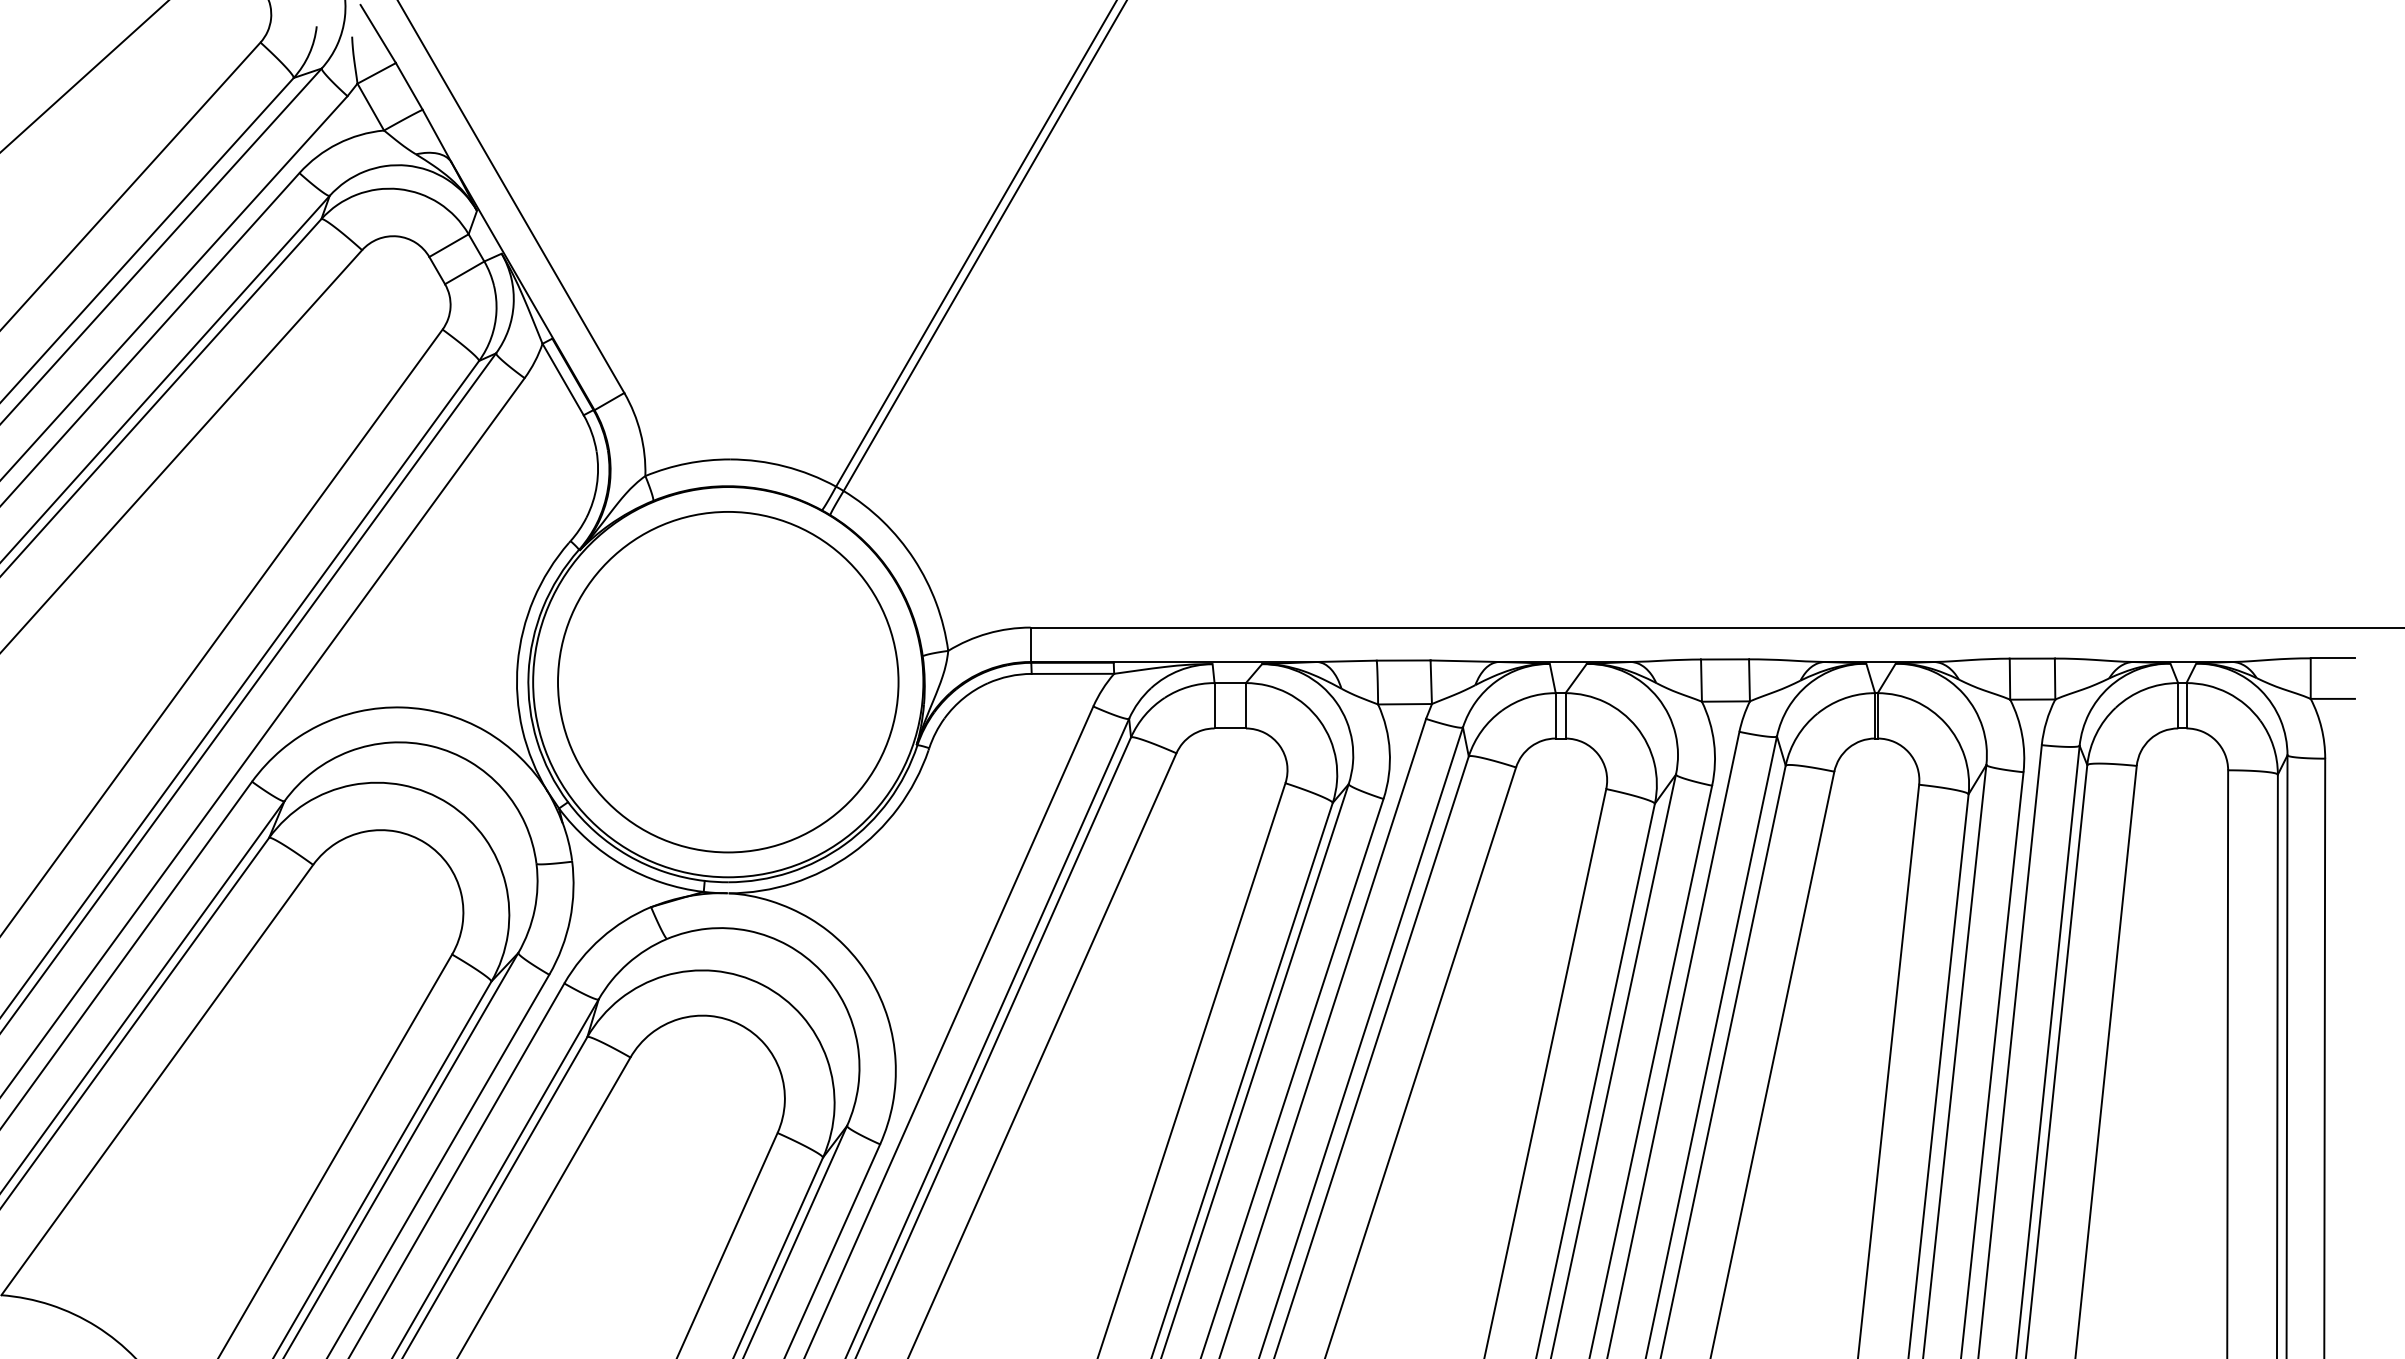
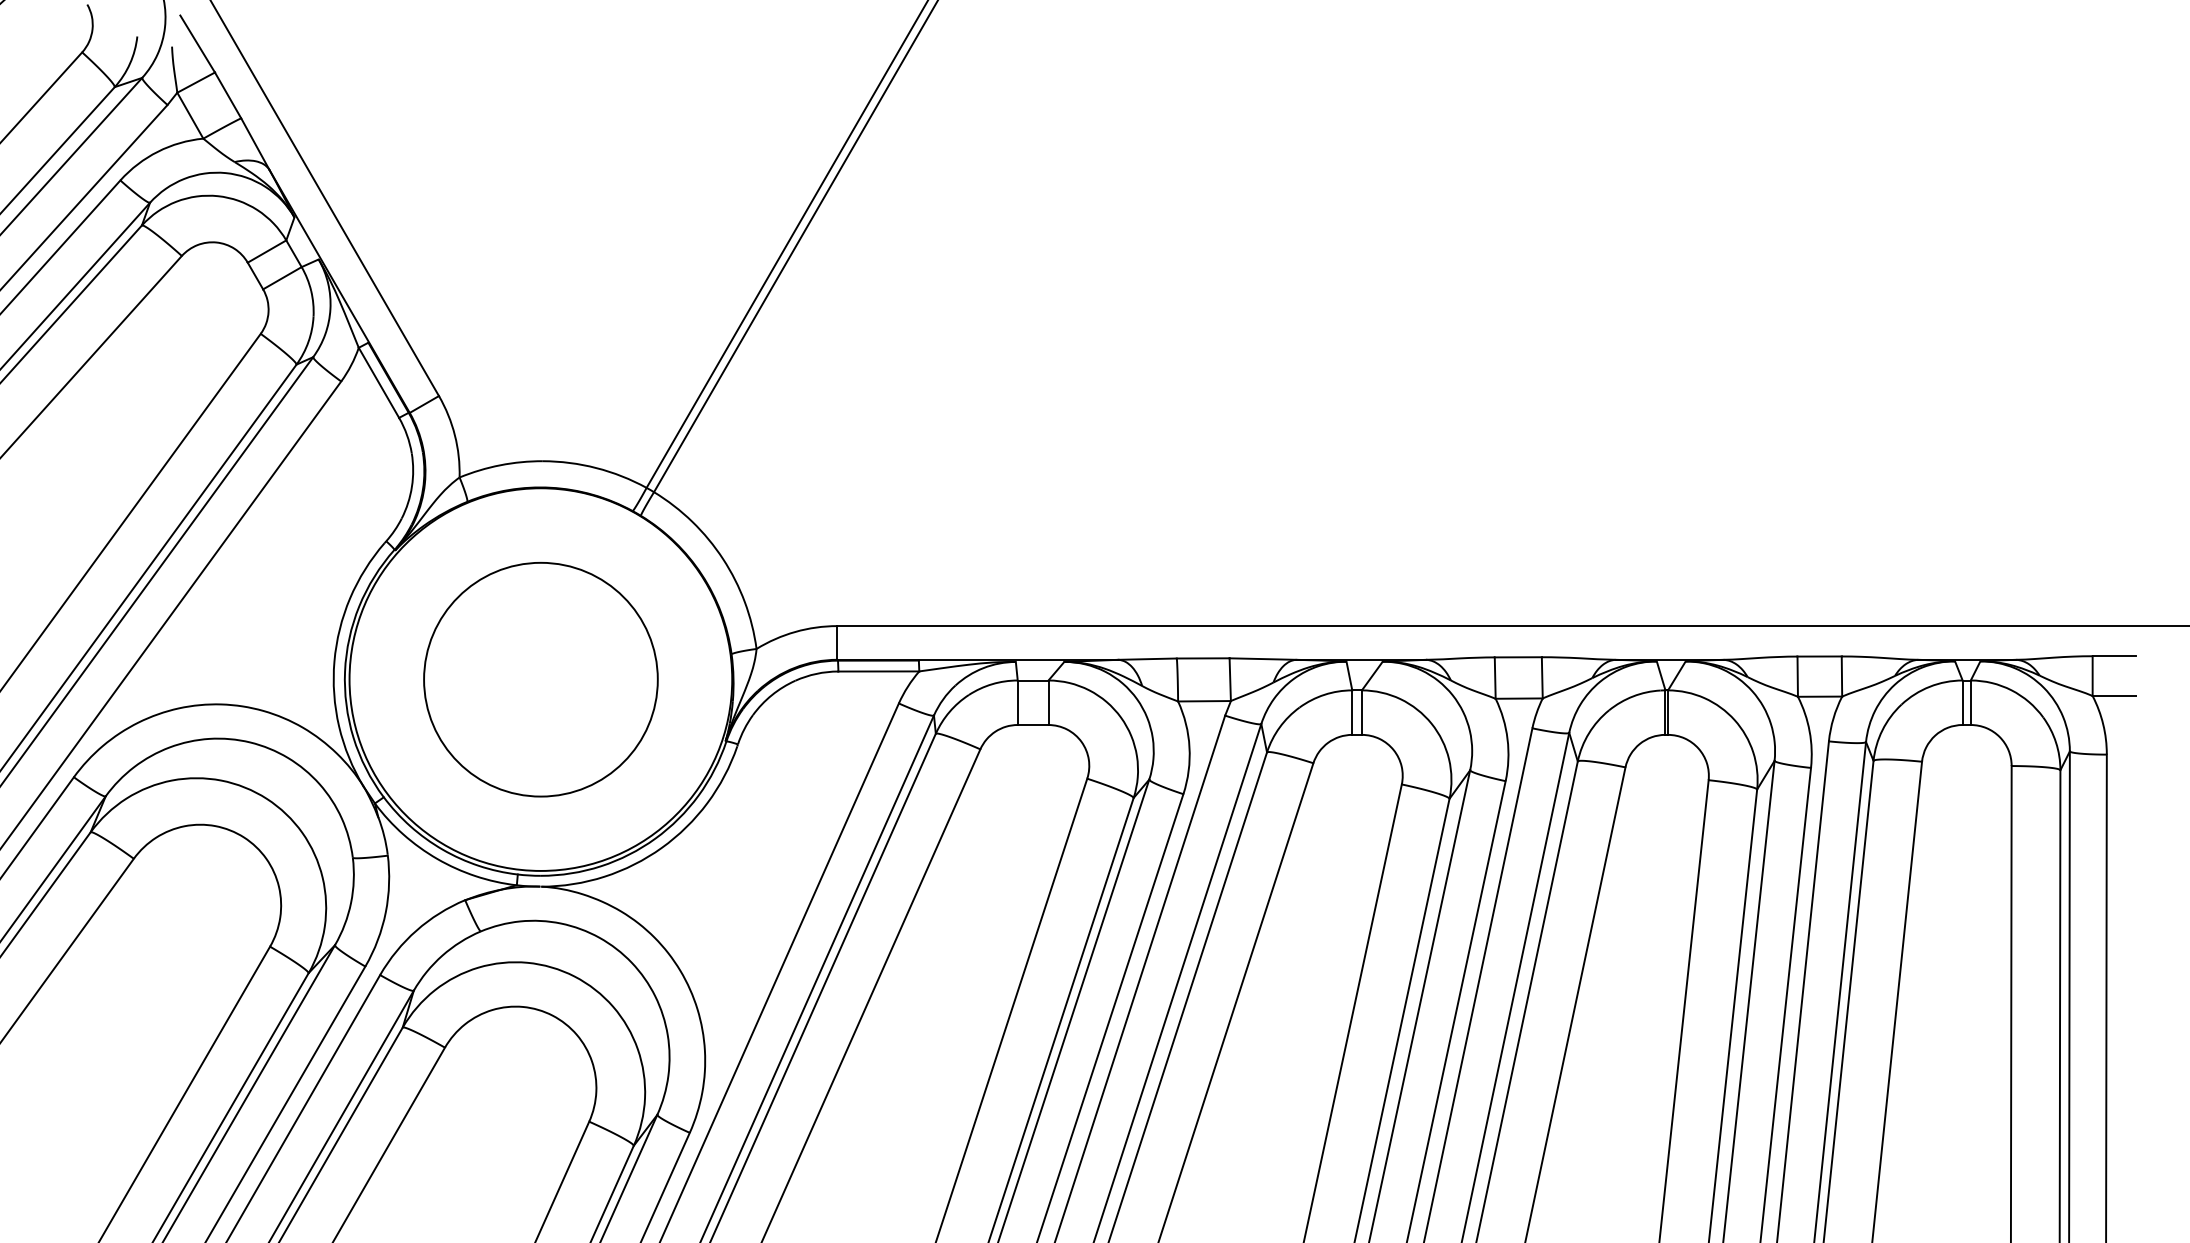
circle: (728, 682) -> (541, 679), size x0.7

